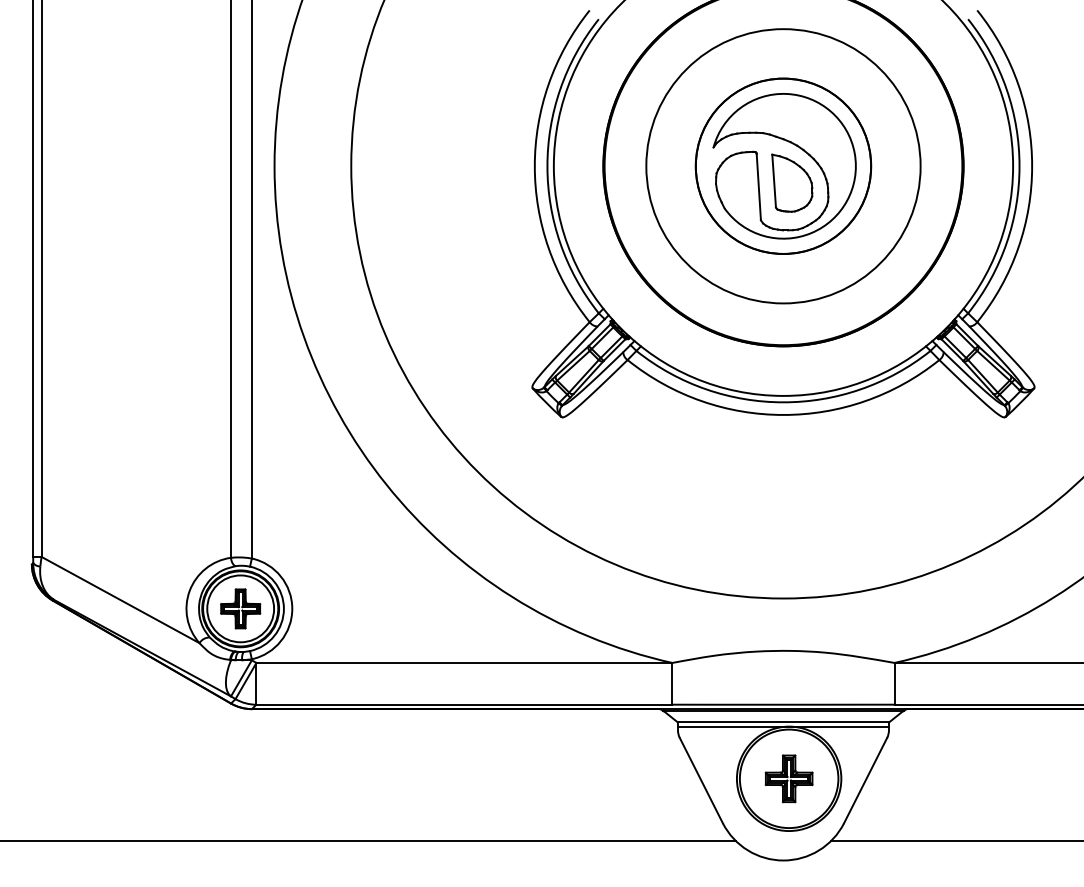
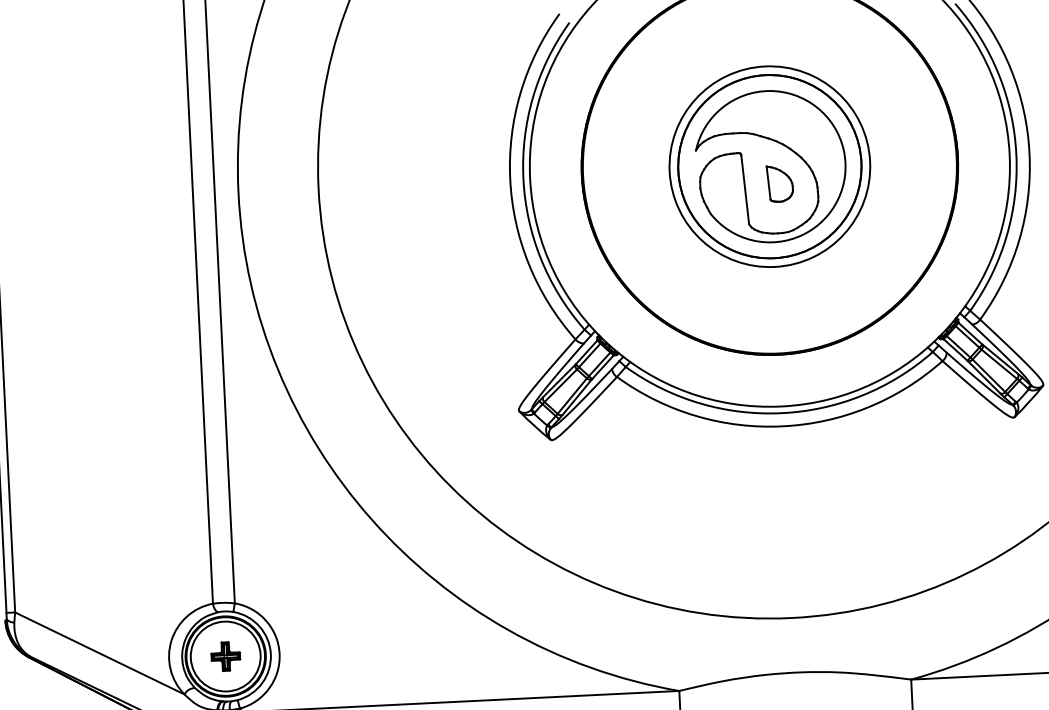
circle: (783, 166) -> (769, 166), size x0.7
part: (792, 182) -> (780, 183), size x0.6
part: (240, 608) -> (225, 656), size x0.7

